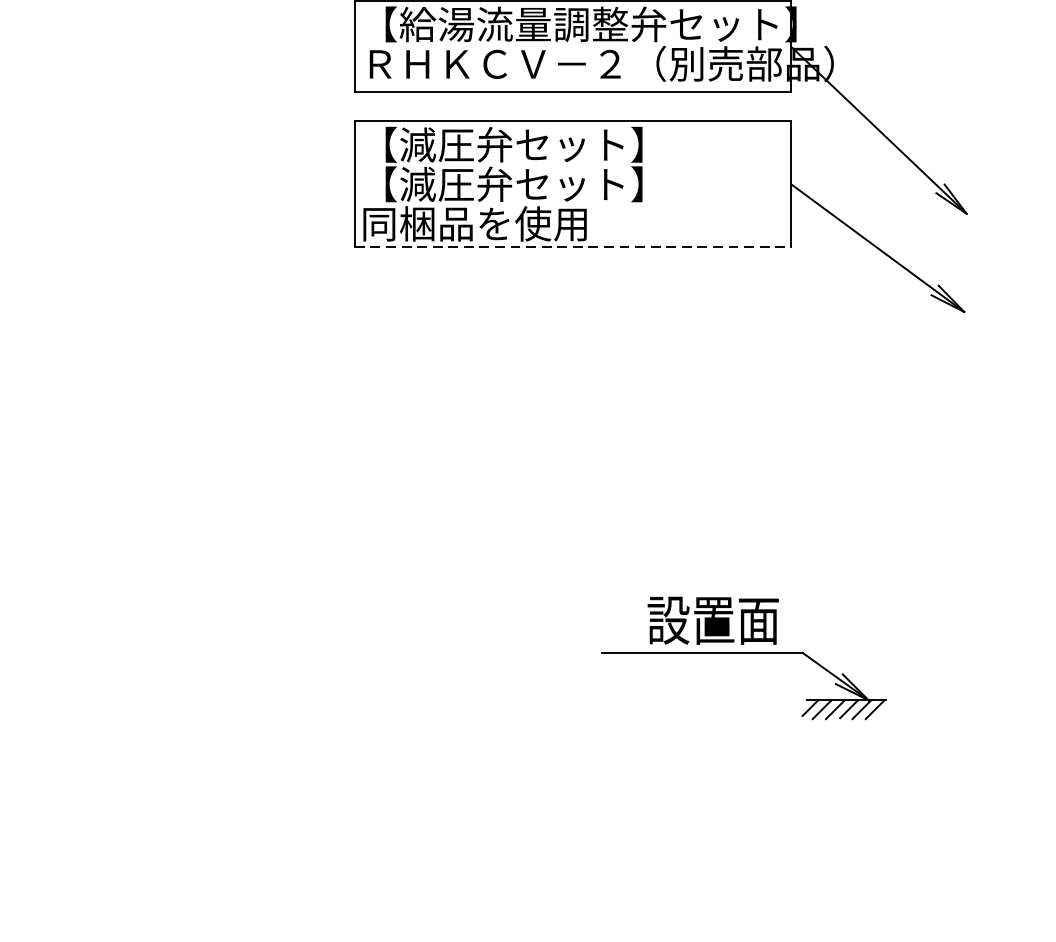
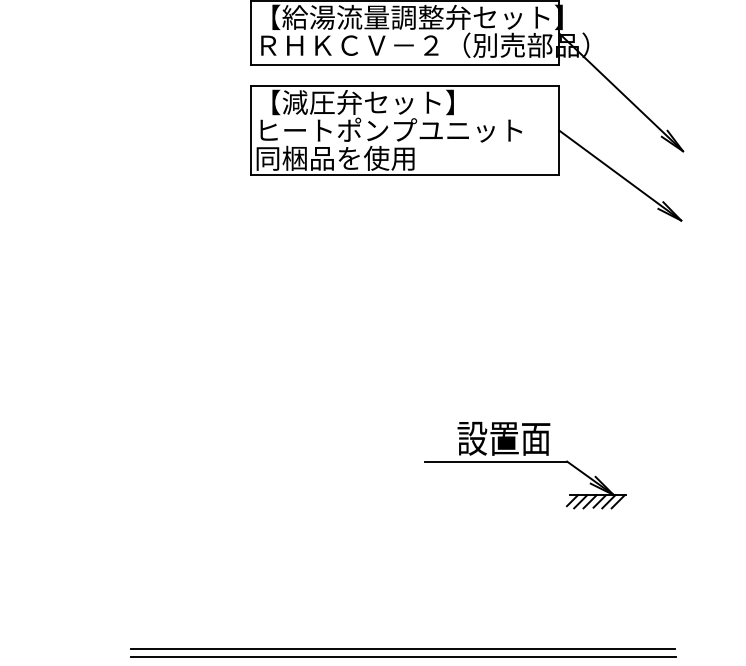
text: (554, 183) -> (391, 129), 【減圧弁セット】 -> ヒートポンプユニット
line: (573, 246) -> (405, 174), dashed -> solid
line: (571, 917) -> (403, 648), added
line: (571, 930) -> (403, 657), added

